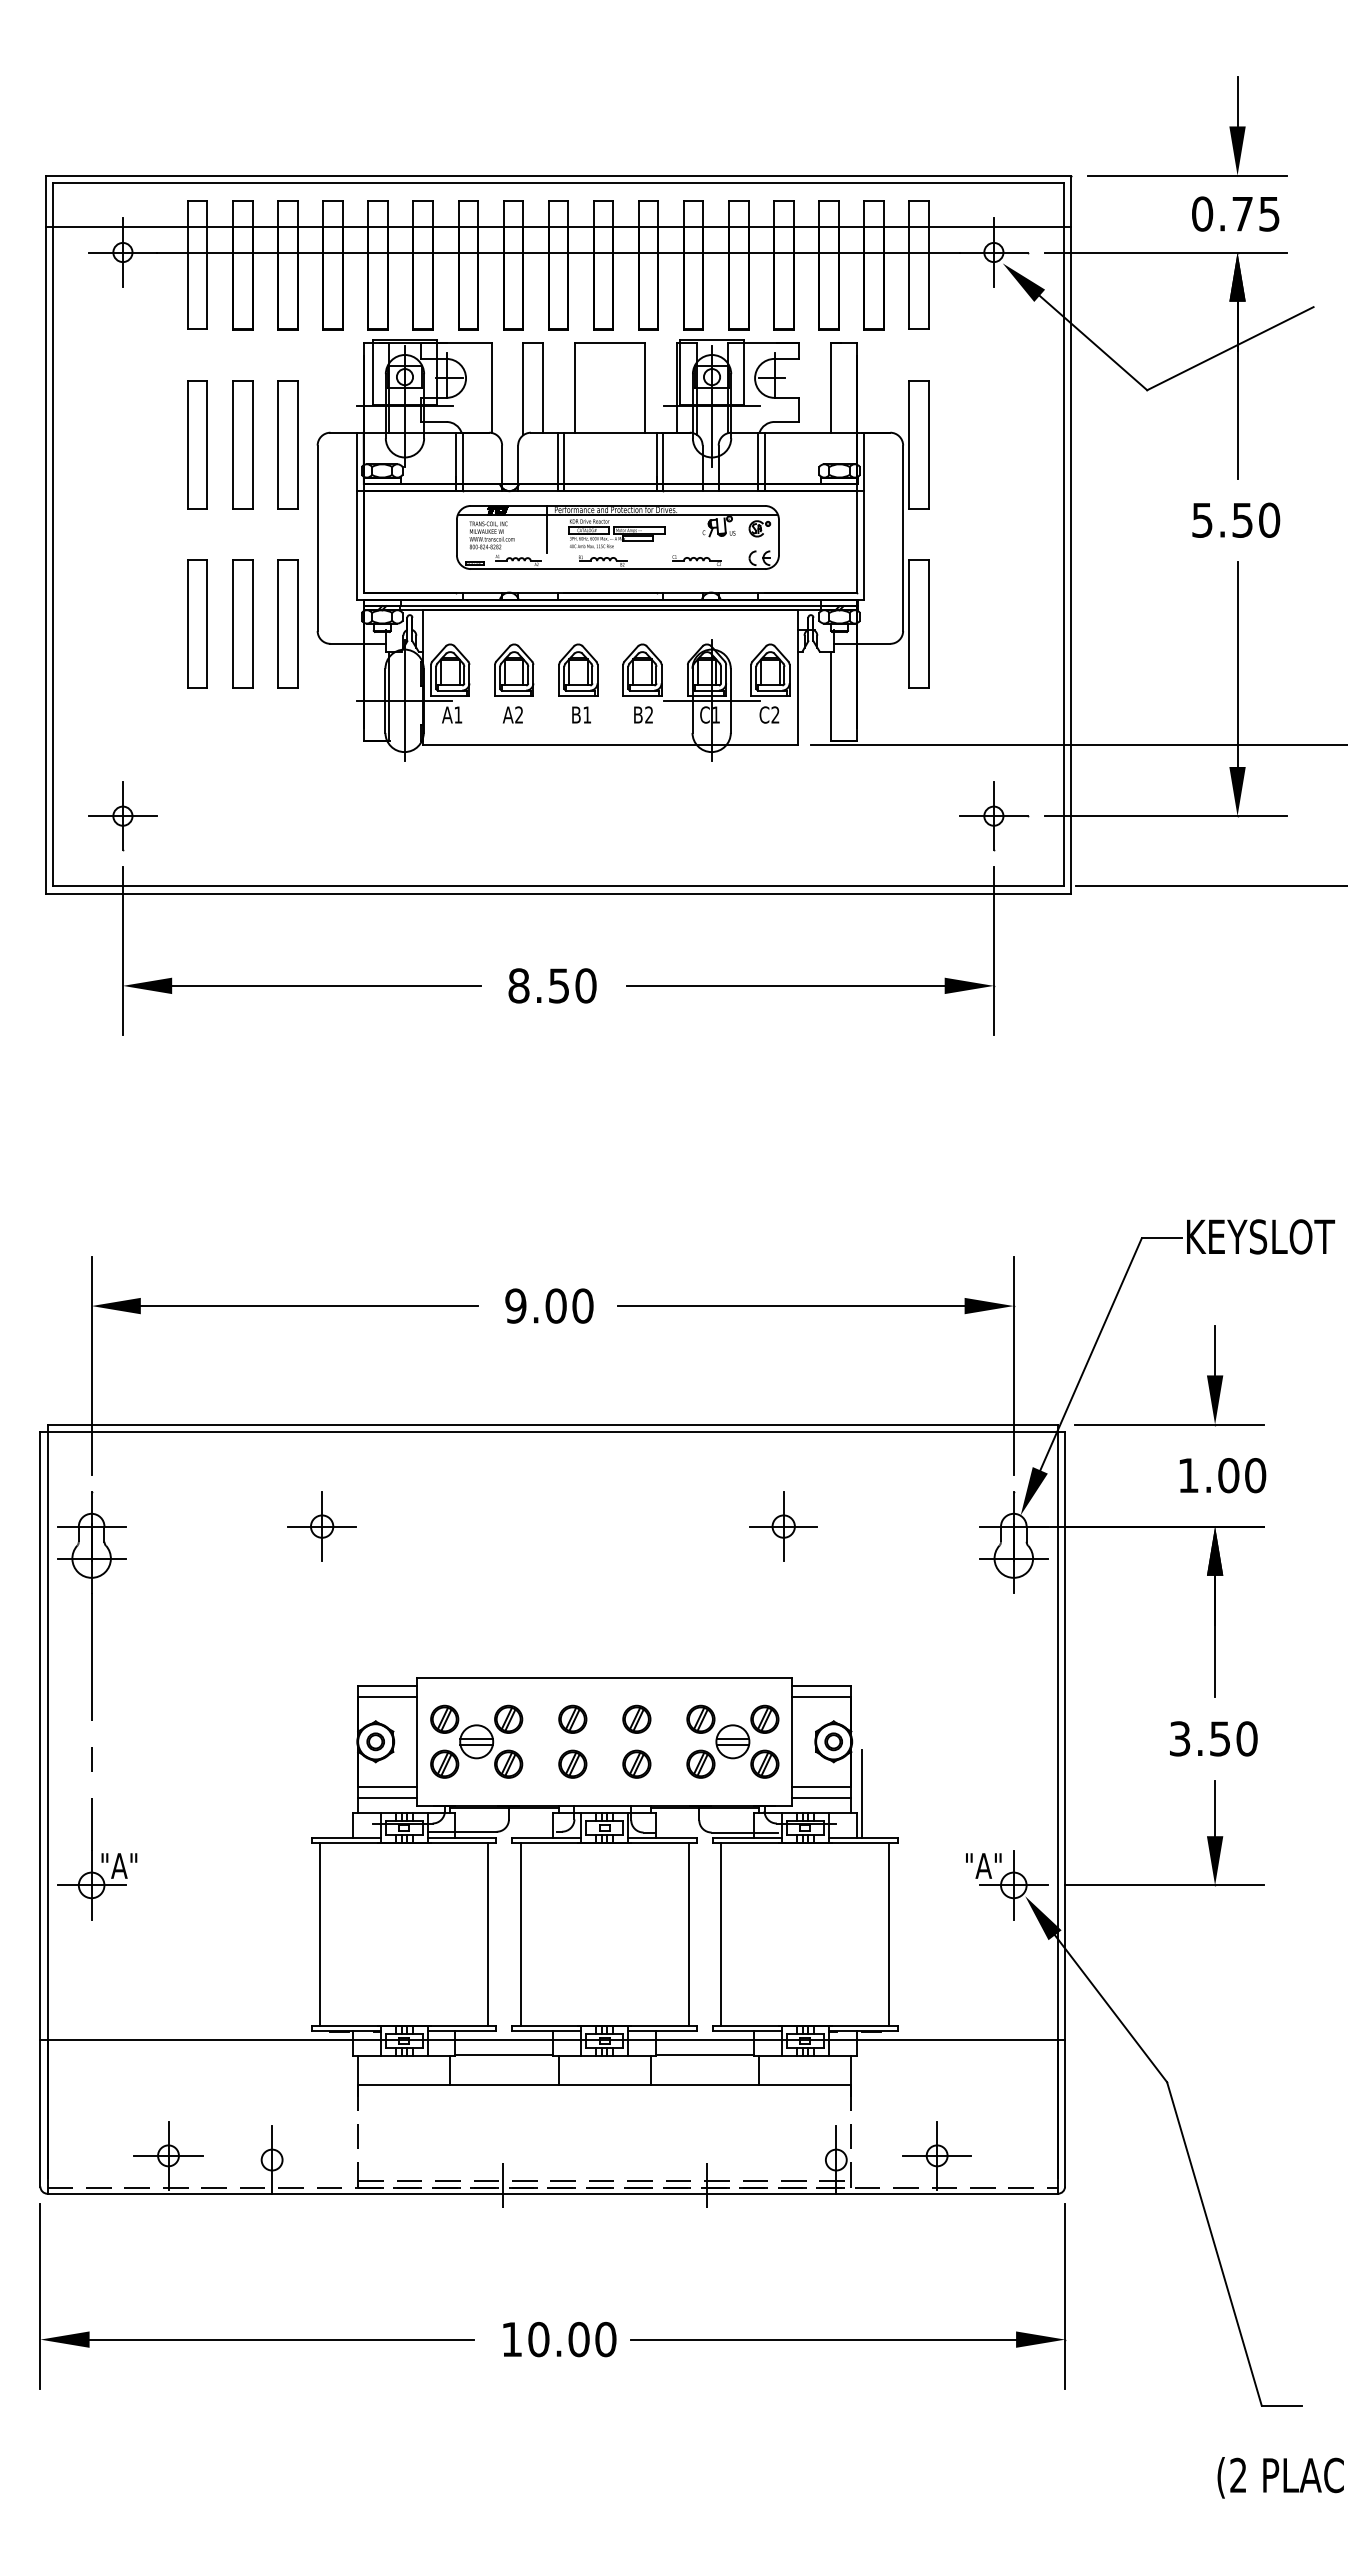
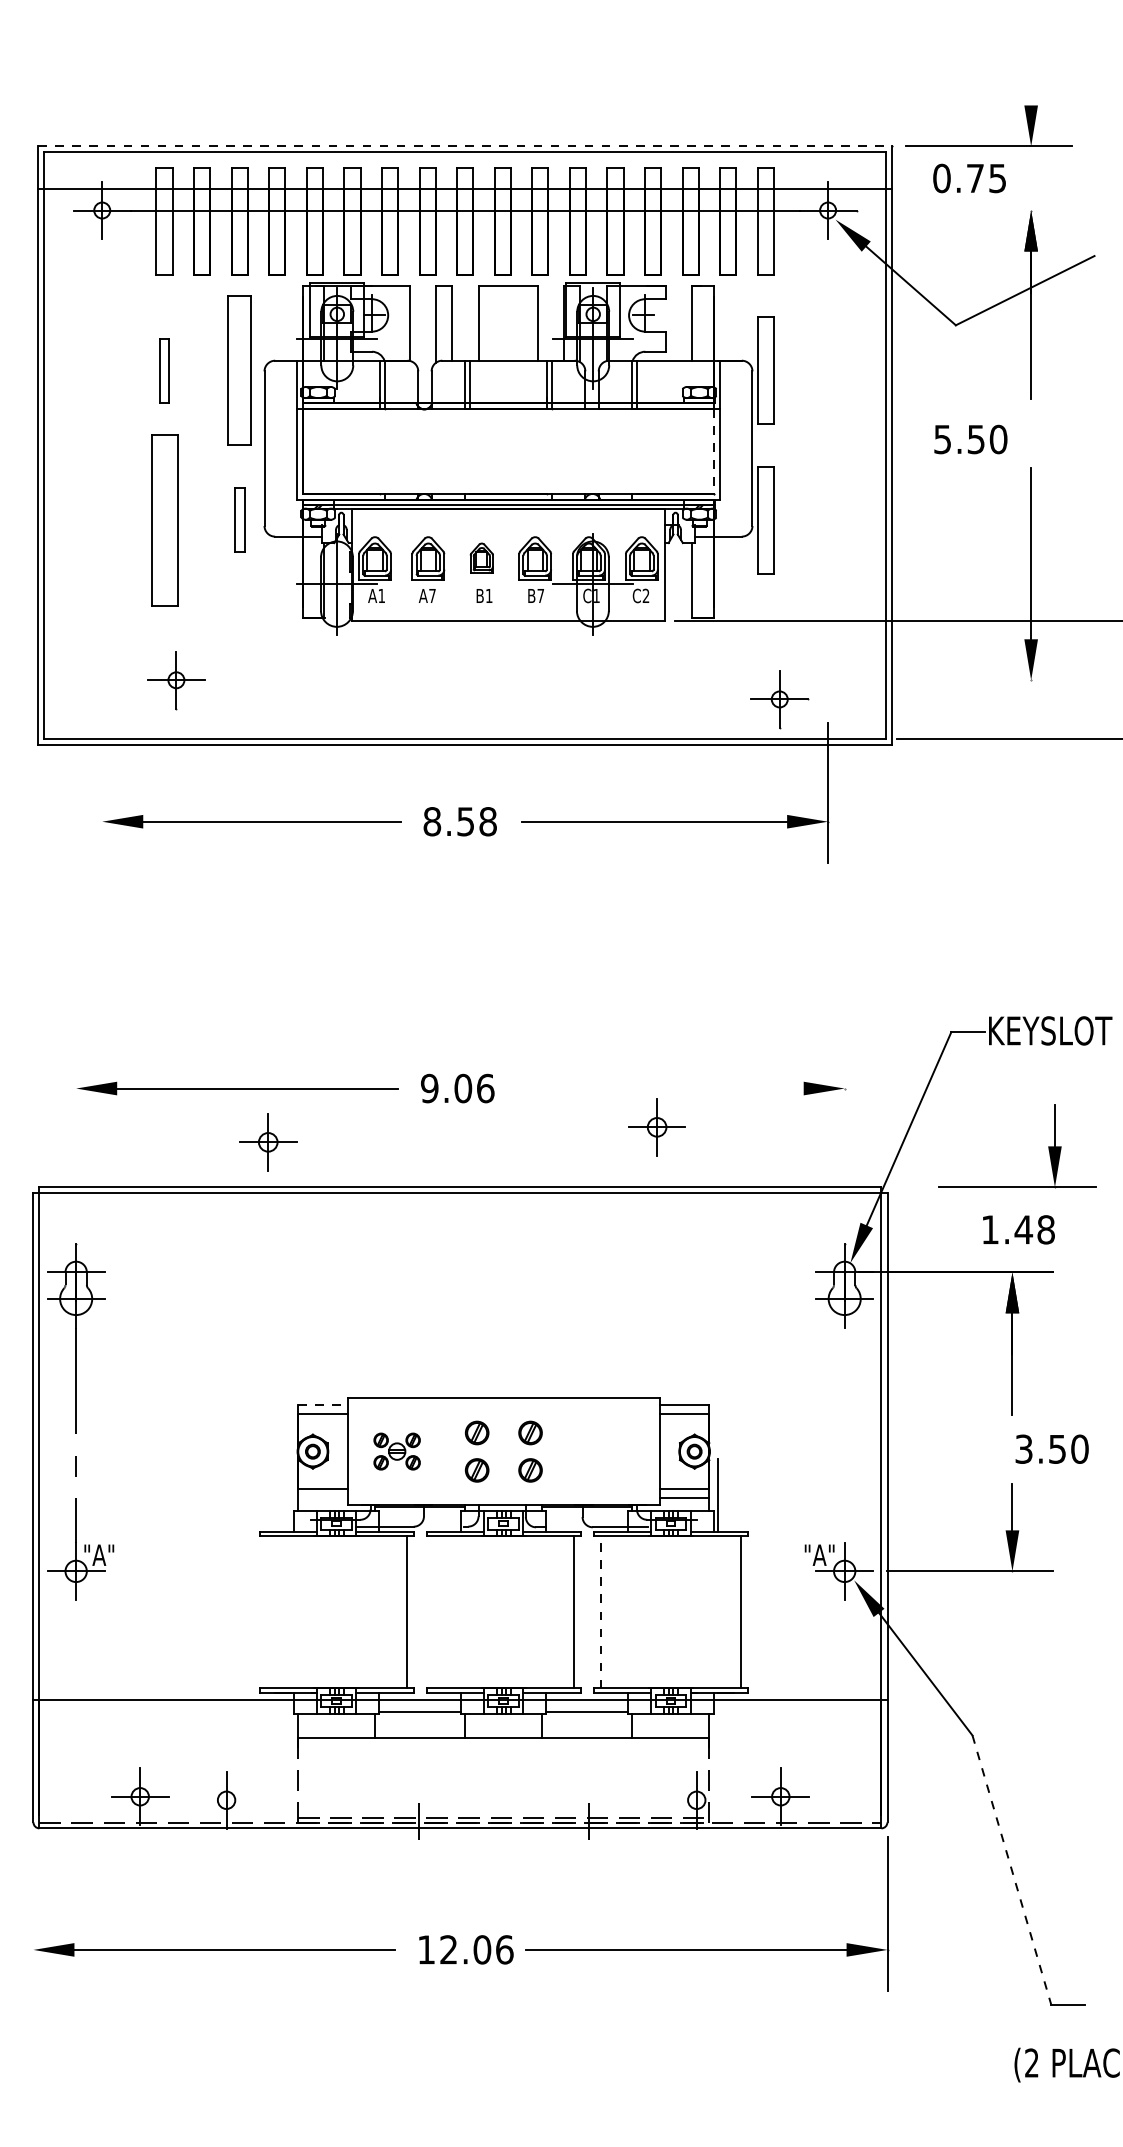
line: (1237, 101) -> (1031, 84), removed
line: (558, 175) -> (465, 146), solid -> dashed
text: (1235, 213) -> (969, 178), moved
line: (1165, 252) -> (971, 210), removed
part: (197, 444) -> (164, 370), size x0.6
part: (242, 444) -> (201, 370), removed
part: (287, 444) -> (239, 370), size x1.4
text: (1236, 519) -> (971, 438), moved
part: (617, 537) -> (514, 448), removed
line: (857, 542) -> (714, 452), solid -> dashed
part: (197, 623) -> (164, 519), size x1.6
part: (242, 623) -> (201, 519), removed
part: (287, 623) -> (239, 519), size x0.6
part: (578, 669) -> (481, 558), size x0.7
text: (519, 714) -> (432, 595), A2 -> A7
text: (649, 714) -> (541, 595), B2 -> B7
part: (122, 816) -> (176, 680), moved
part: (994, 816) -> (780, 699), moved
line: (1165, 816) -> (971, 680), removed
line: (122, 951) -> (101, 793), removed
text: (585, 985) -> (487, 821), 8.50 -> 8.58
text: (582, 1305) -> (485, 1088), 9.00 -> 9.06
line: (791, 1306) -> (659, 1088), removed
line: (91, 1365) -> (76, 1138), removed
line: (1013, 1365) -> (844, 1138), removed
part: (1207, 1375) -> (1048, 1146), moved
text: (1241, 1475) -> (1034, 1229), 1.00 -> 1.48
part: (321, 1526) -> (267, 1142), moved
part: (783, 1526) -> (656, 1127), moved
line: (387, 1685) -> (322, 1404), solid -> dashed
text: (1213, 1738) -> (1051, 1448), moved
part: (476, 1741) -> (396, 1451), size x0.6
part: (732, 1741) -> (610, 1451), removed
line: (387, 1797) -> (322, 1498), removed
line: (320, 1934) -> (266, 1612), removed
line: (520, 1934) -> (433, 1612), removed
line: (721, 1934) -> (601, 1612), solid -> dashed
line: (1214, 2244) -> (1011, 1870), solid -> dashed
line: (40, 2295) -> (33, 1913), removed
text: (572, 2339) -> (476, 1949), 10.00 -> 12.06

